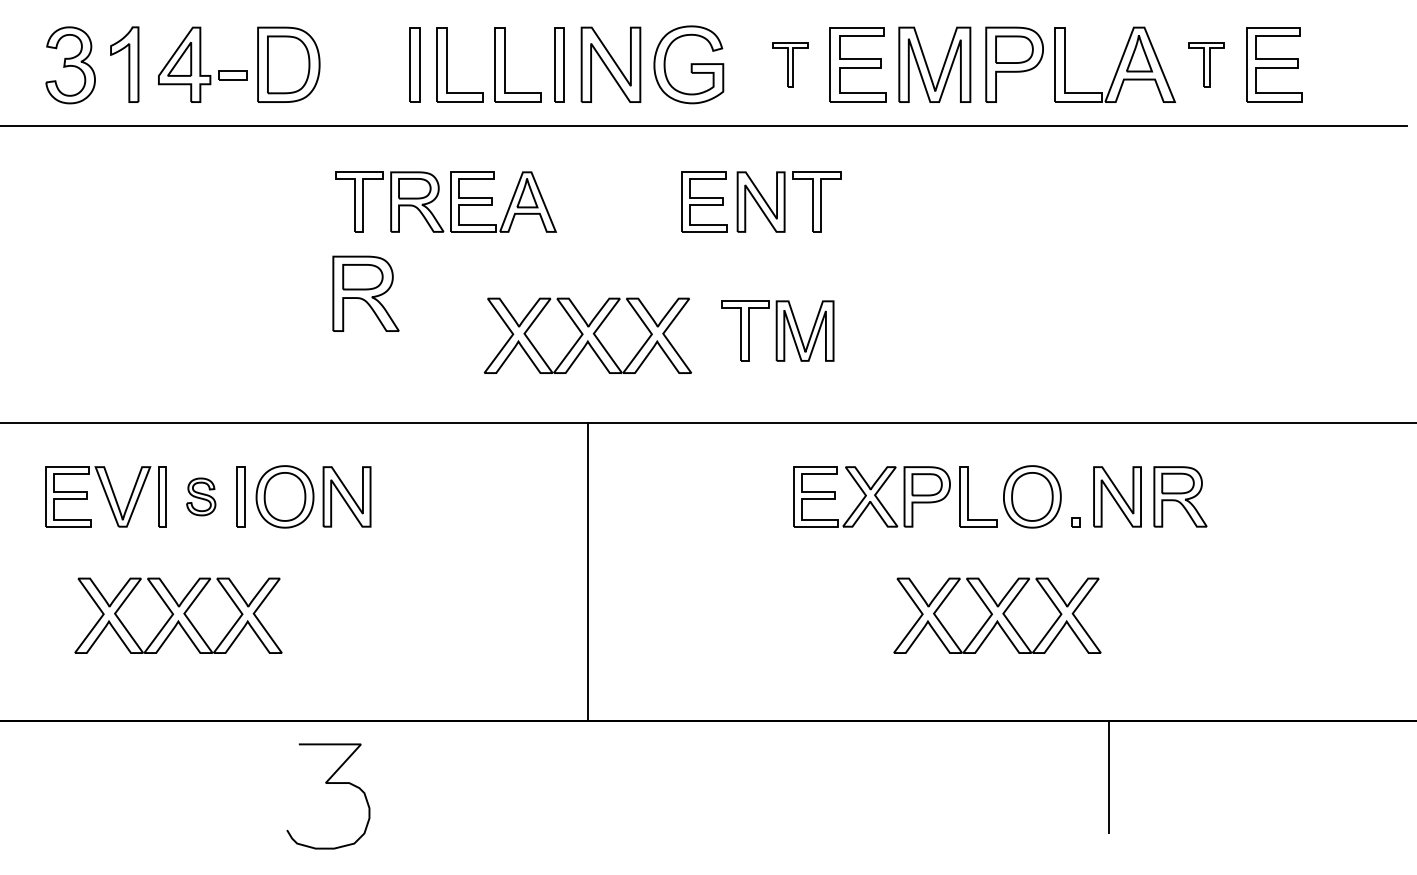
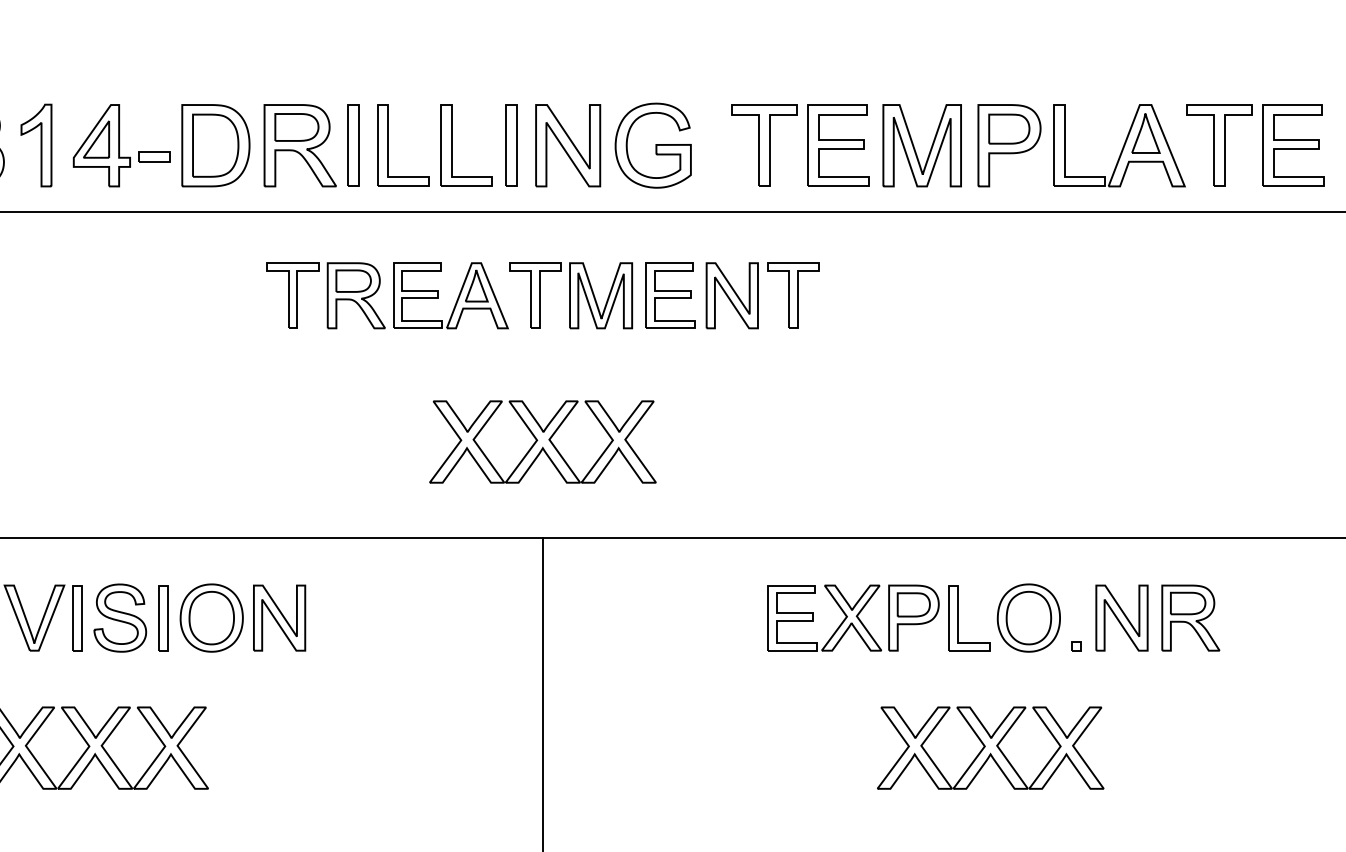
part: (790, 64) -> (764, 145), size x1.67
part: (1206, 64) -> (1219, 145), size x1.67
part: (365, 293) -> (299, 145), moved
part: (777, 330) -> (570, 295), moved
part: (200, 496) -> (119, 617), size x1.67

